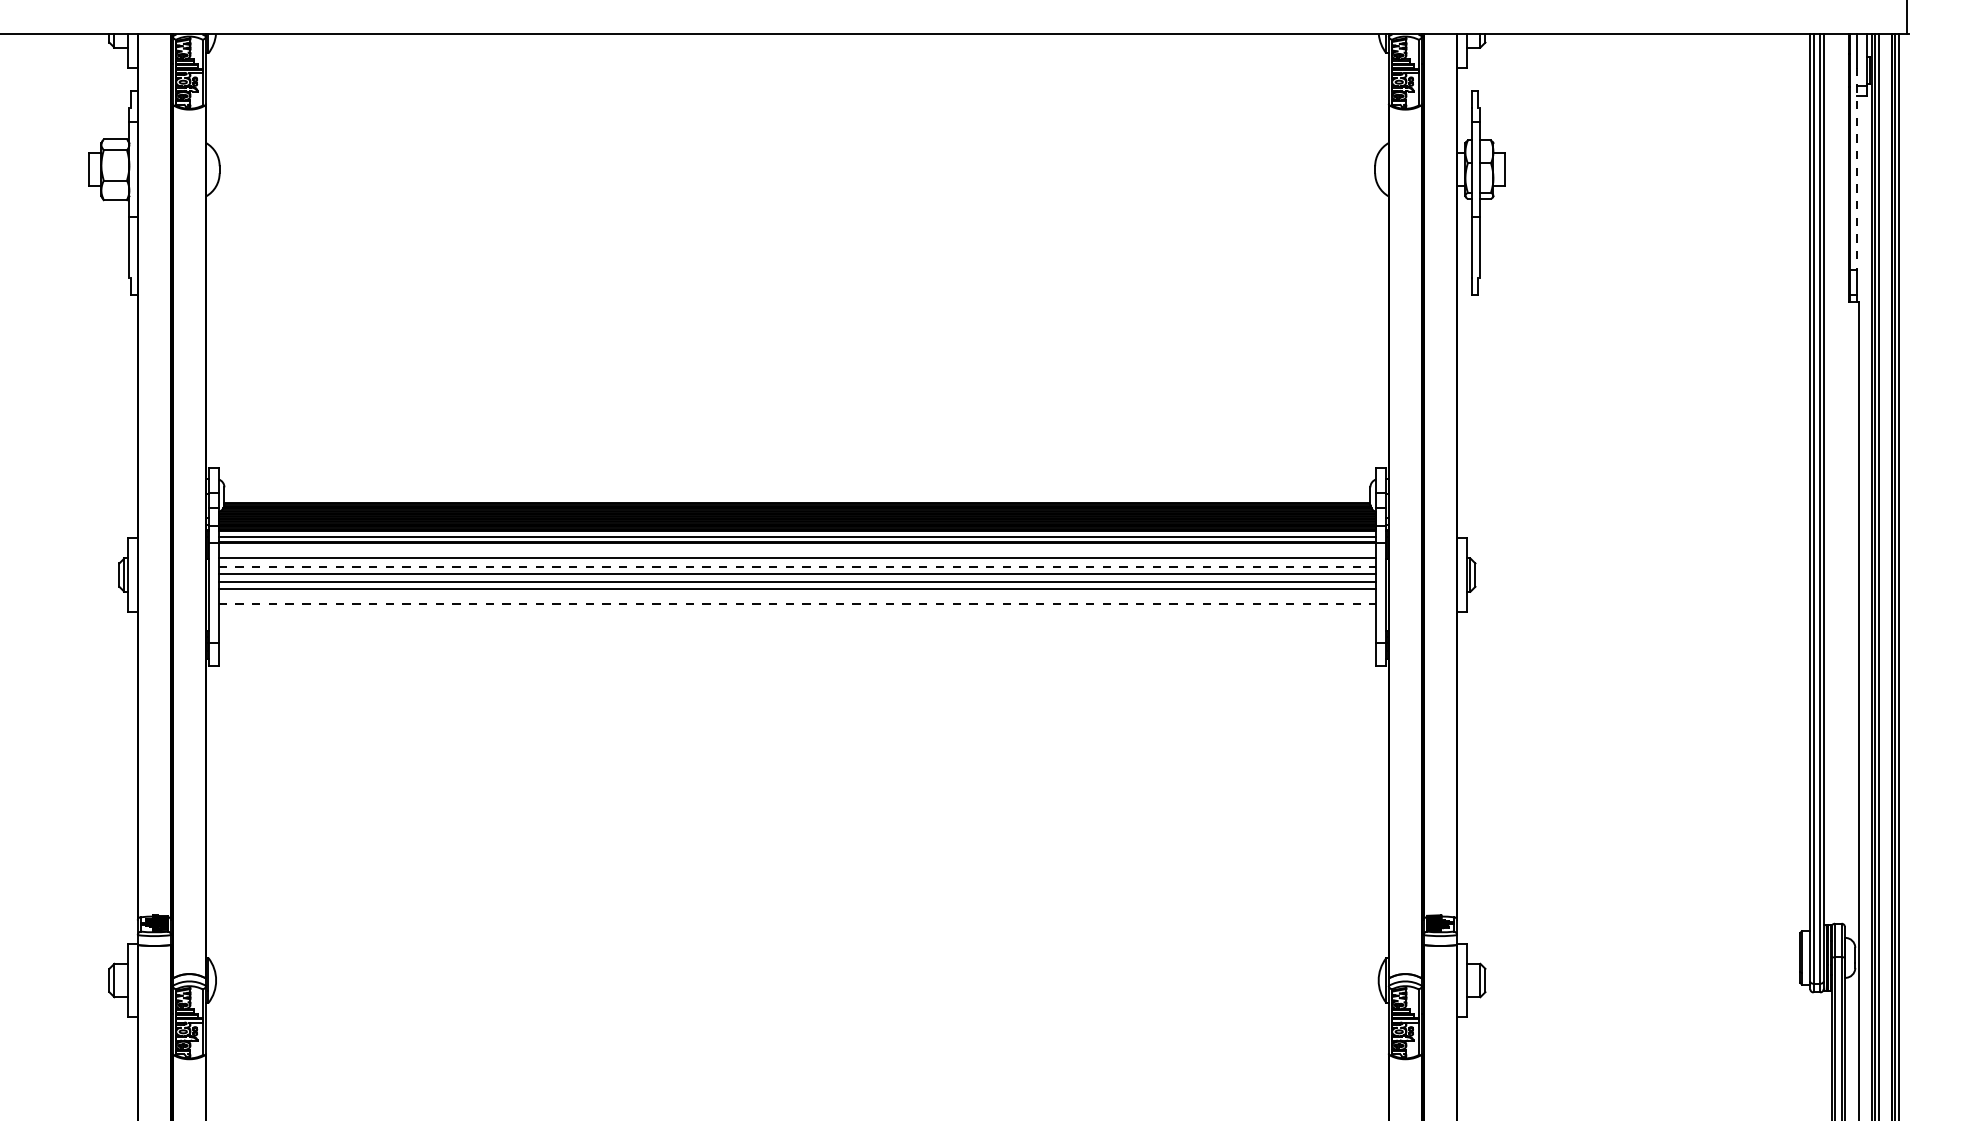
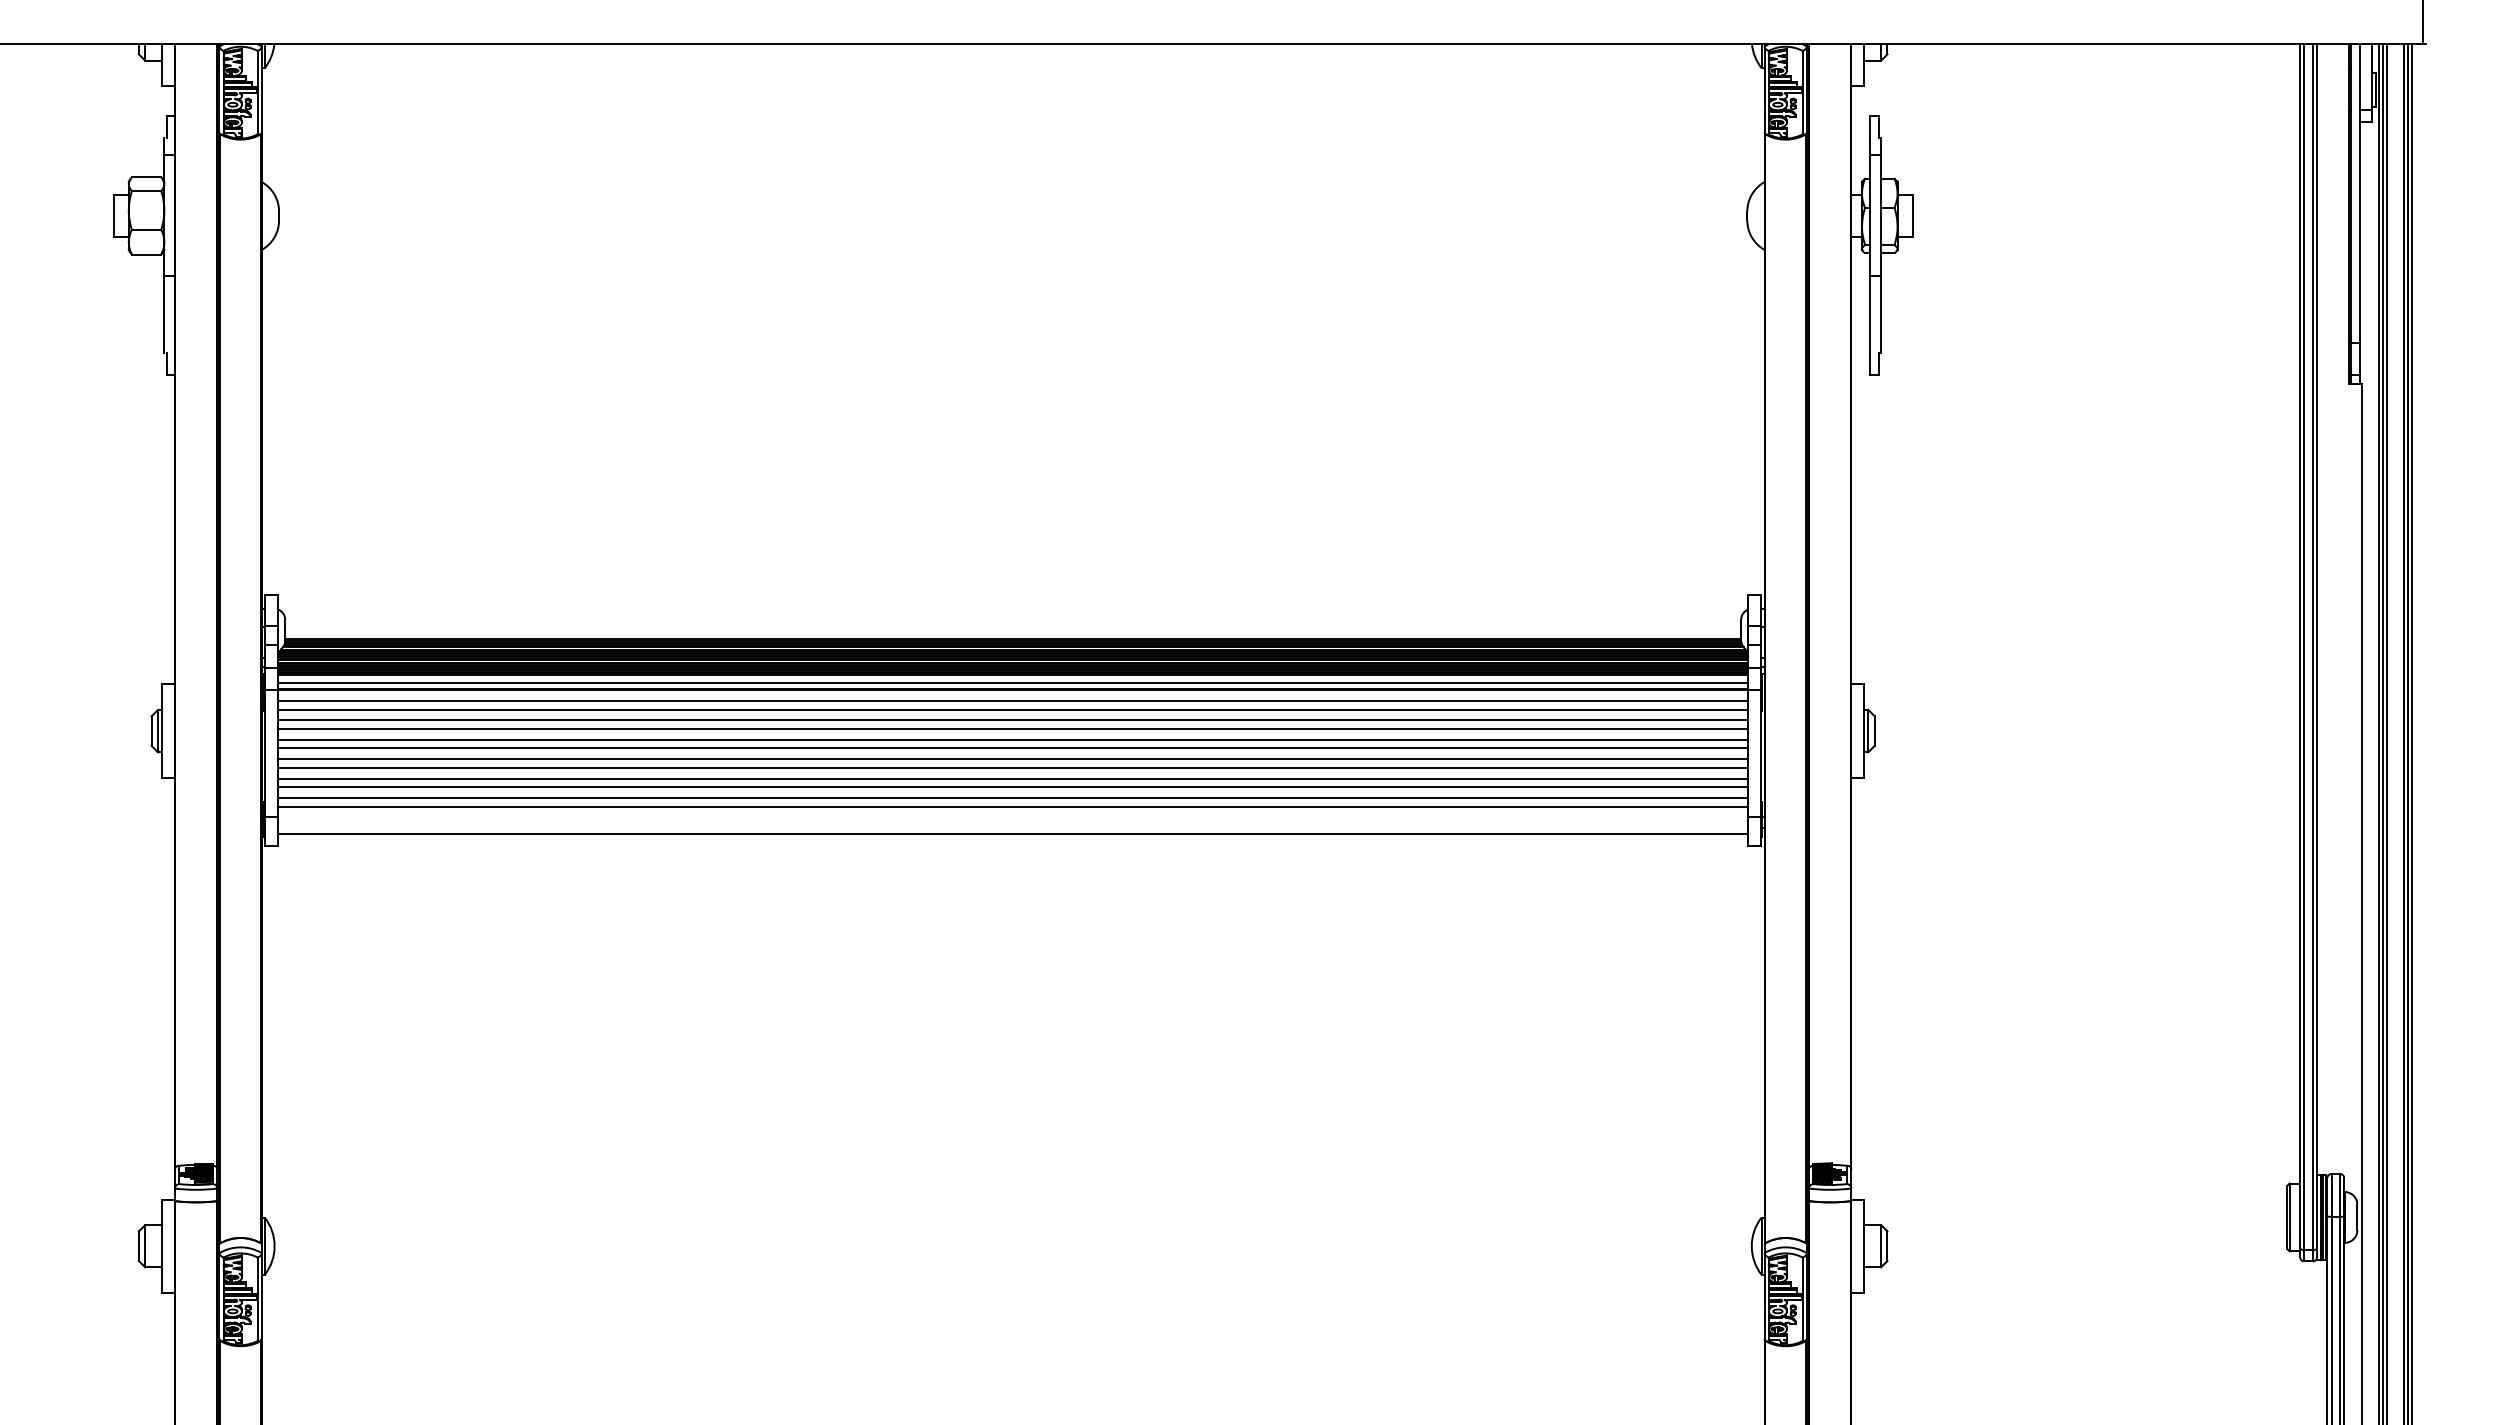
line: (1856, 169) -> (2359, 215), dashed -> solid
line: (796, 551) -> (1012, 701), added
line: (797, 566) -> (1013, 720), dashed -> solid
line: (796, 597) -> (1012, 759), added
line: (797, 603) -> (1013, 767), dashed -> solid
line: (796, 612) -> (1012, 778), added
line: (796, 619) -> (1012, 787), added
line: (796, 628) -> (1012, 798), added
line: (796, 634) -> (1012, 806), added
line: (796, 656) -> (1012, 834), added

